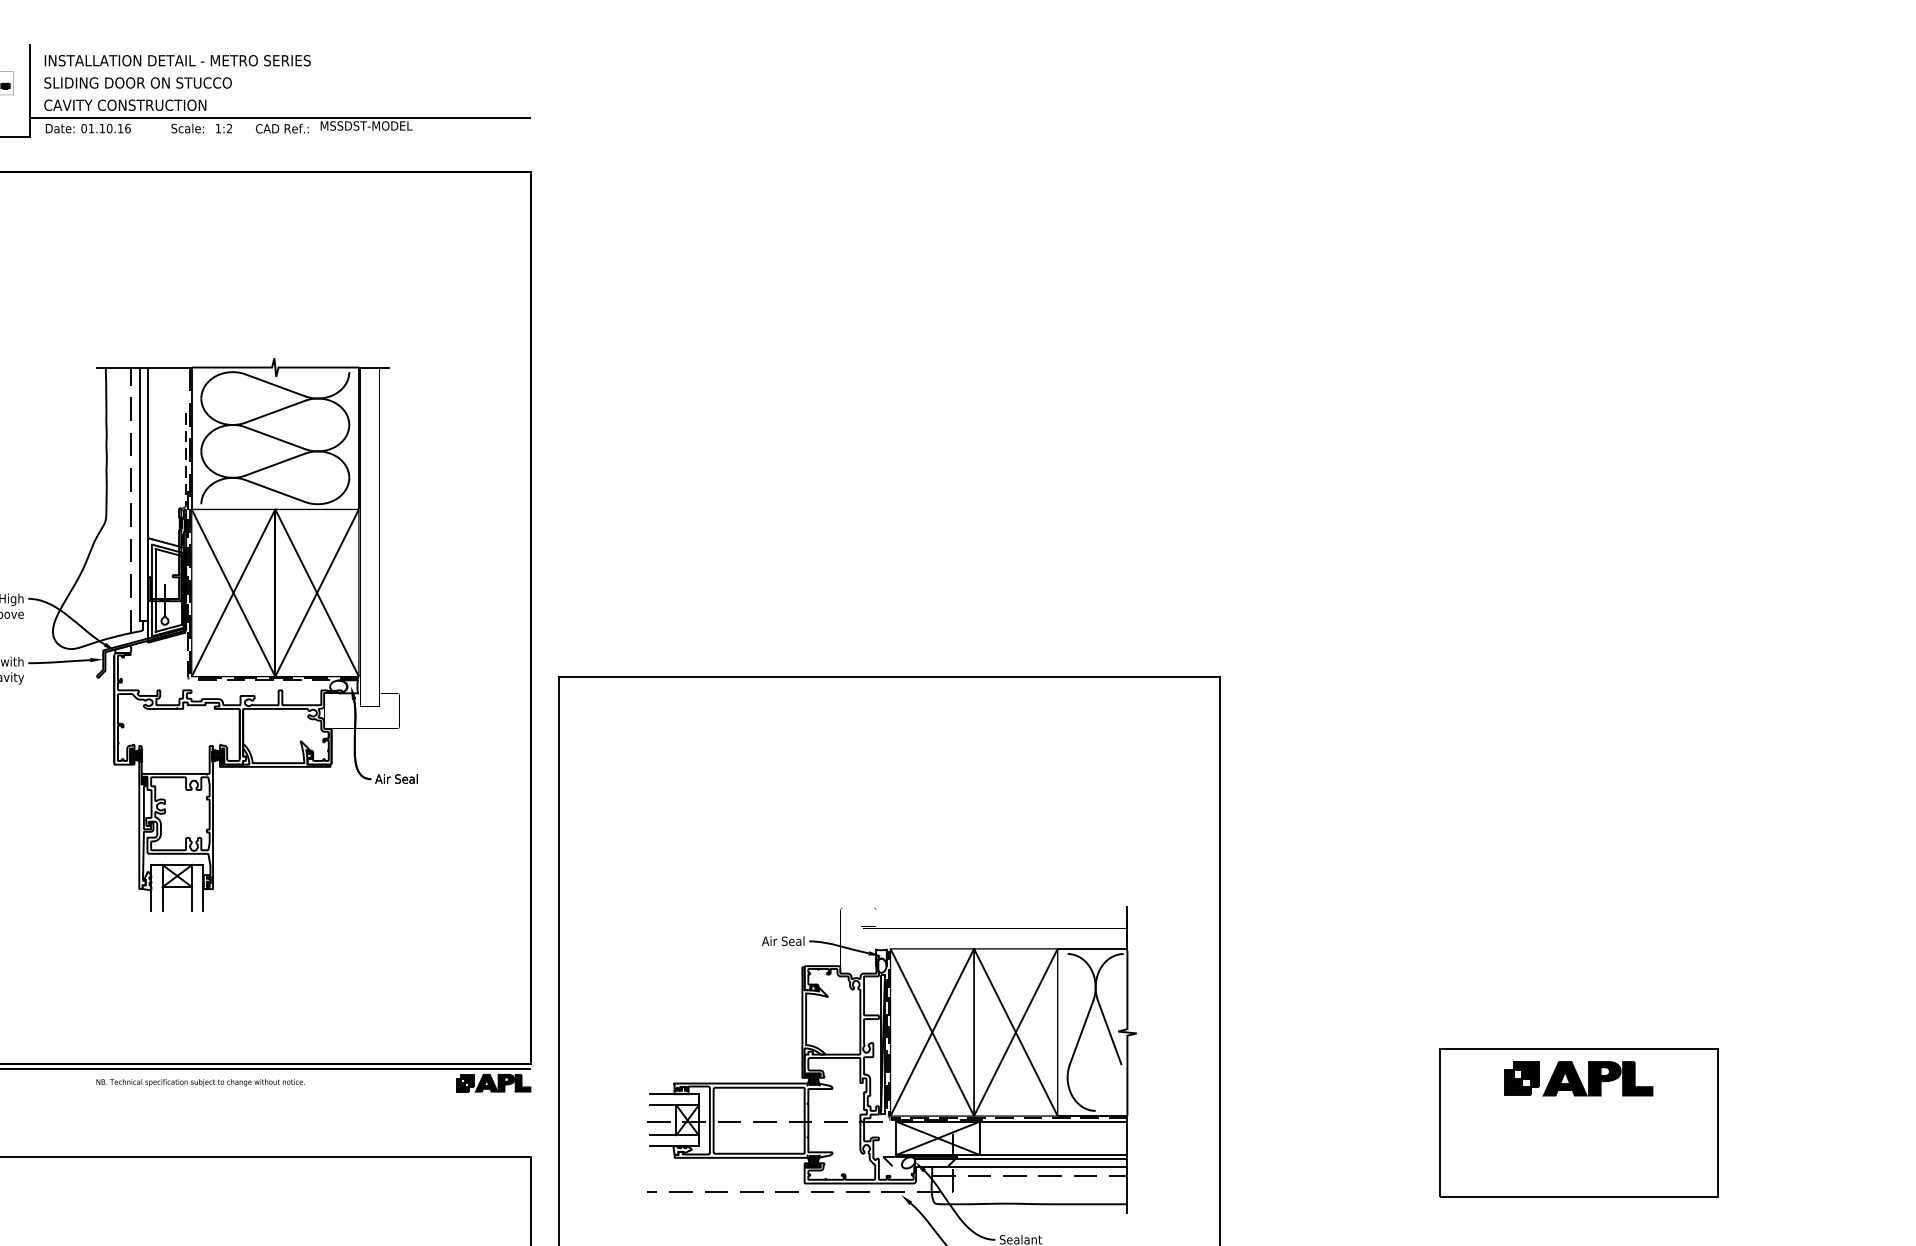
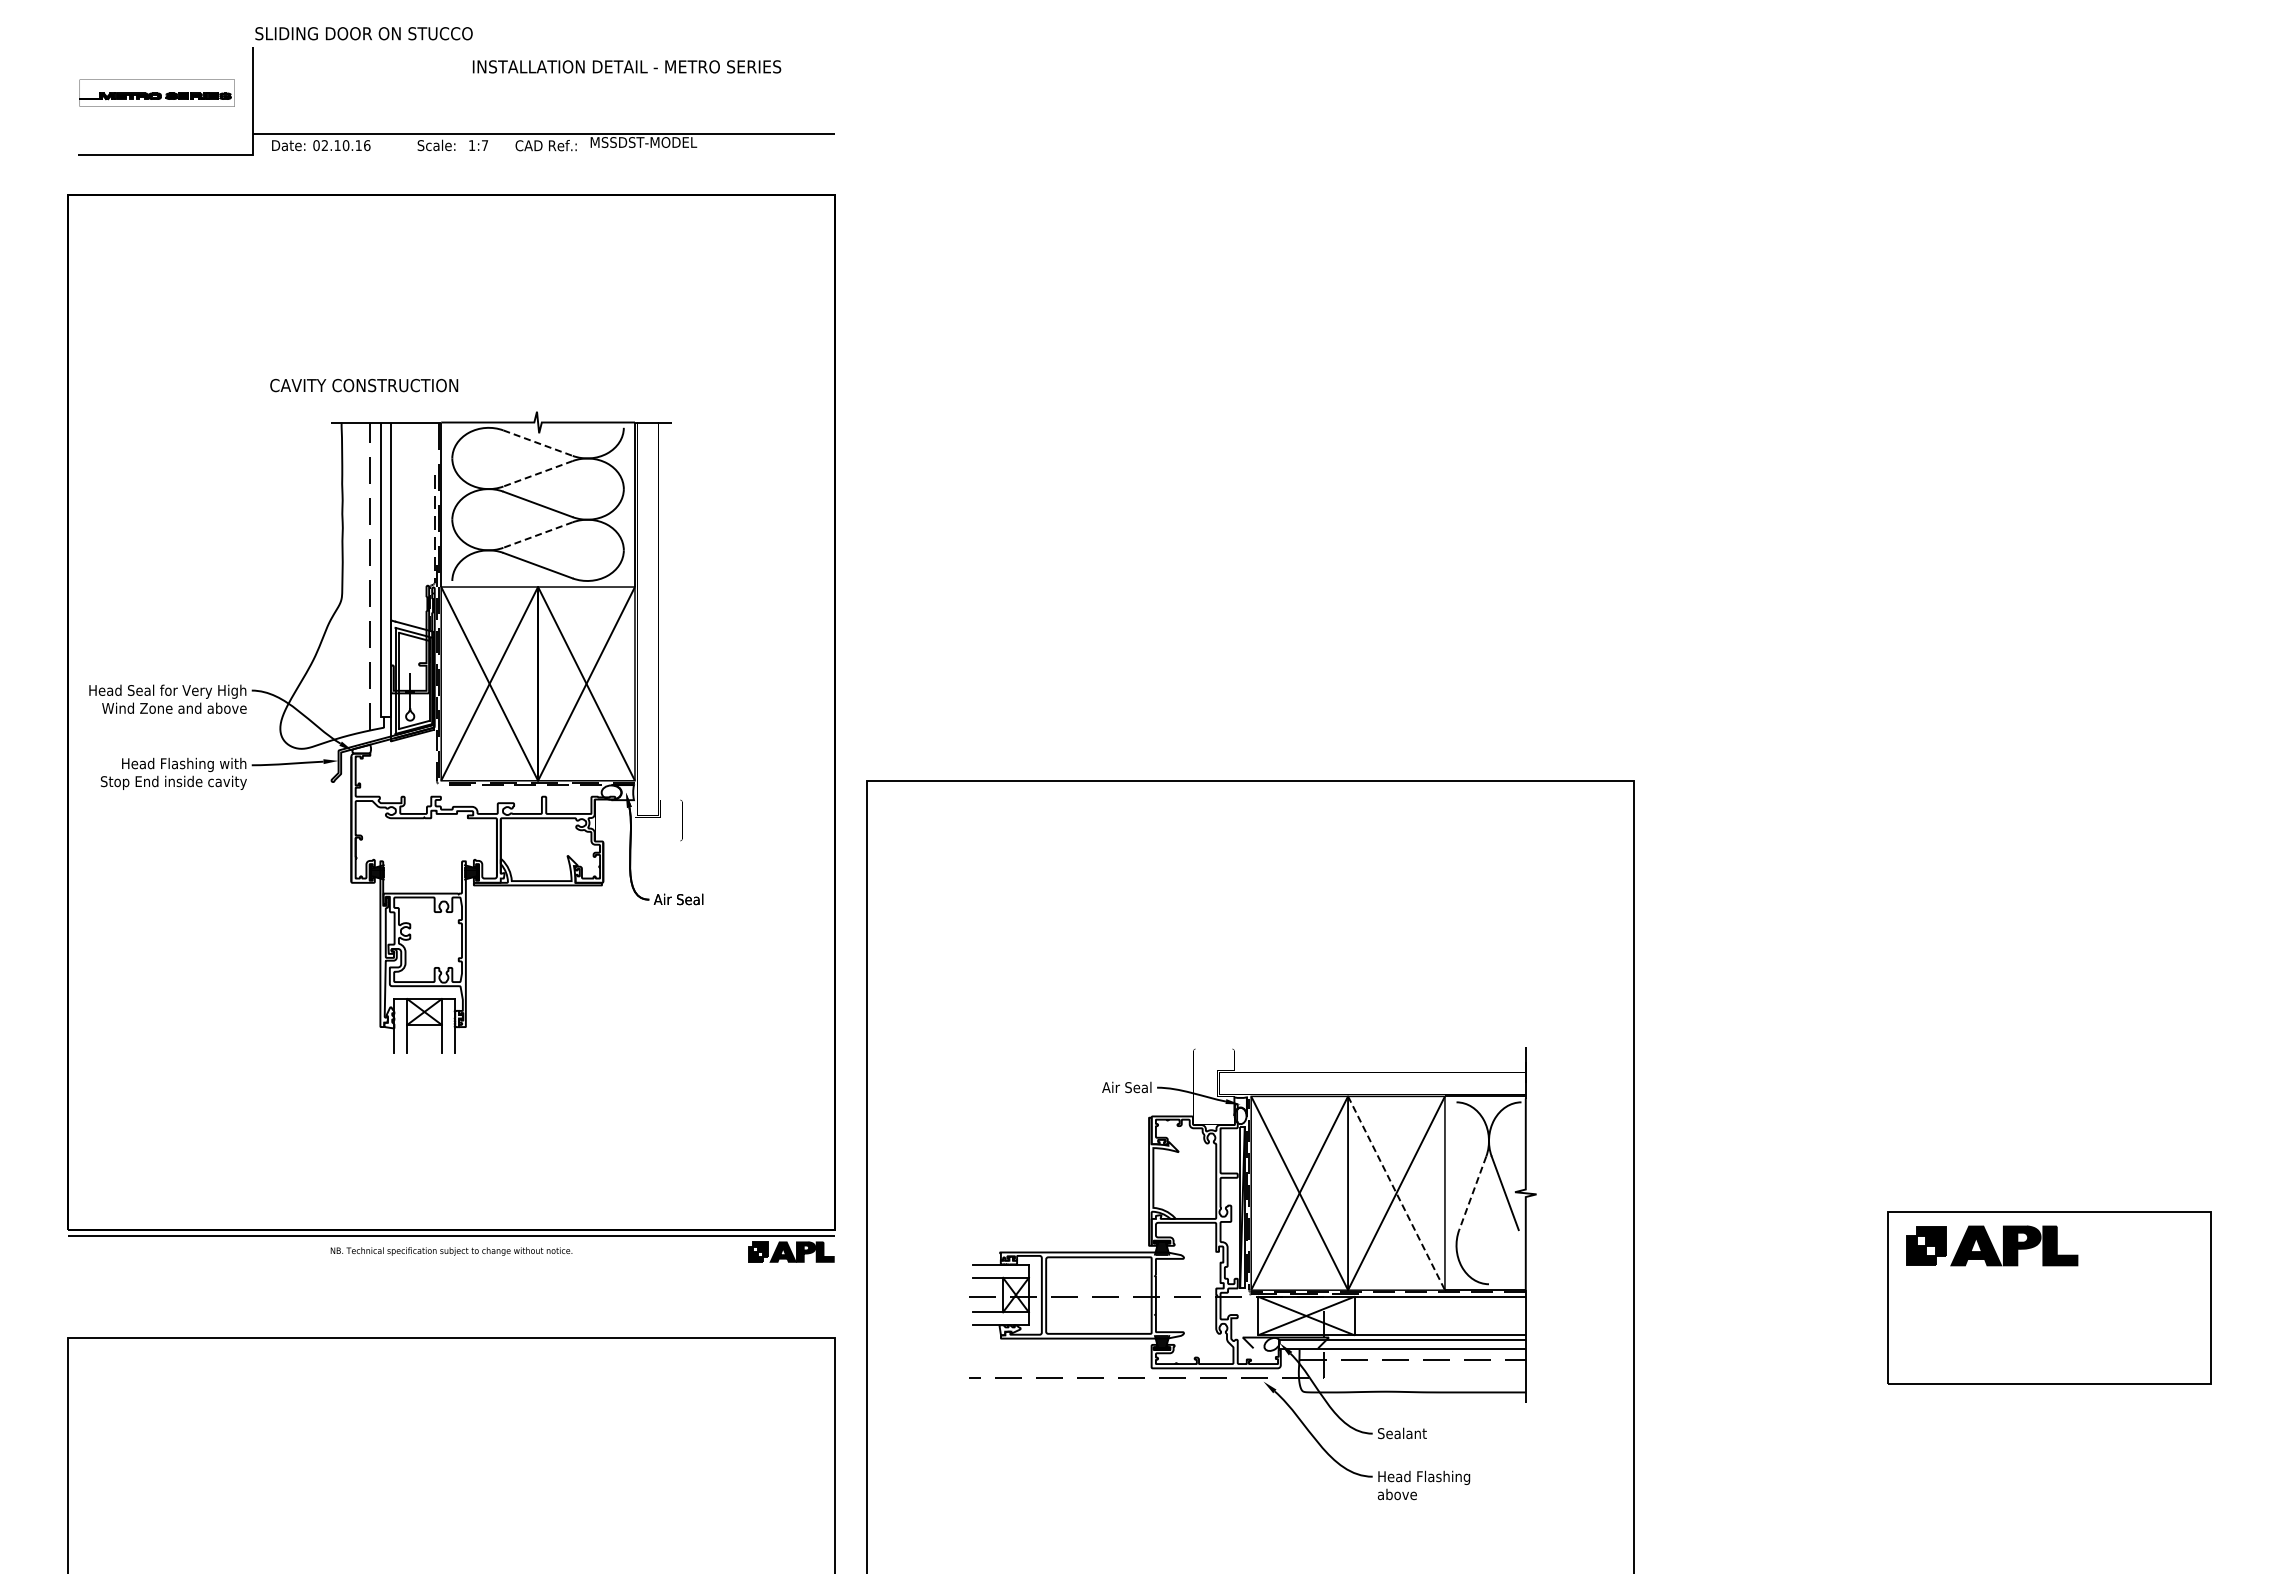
text: (177, 60) -> (626, 66), moved
text: (137, 82) -> (363, 33), moved
text: (125, 105) -> (364, 385), moved
text: (91, 128) -> (324, 145), 01.10.16 -> 02.10.16
text: (229, 128) -> (484, 145), 1:2 -> 1:7
line: (275, 385) -> (538, 443), solid -> dashed
line: (275, 411) -> (538, 473), solid -> dashed
line: (275, 465) -> (538, 535), solid -> dashed
line: (1015, 1032) -> (1396, 1193), solid -> dashed
line: (1081, 1032) -> (1472, 1193), solid -> dashed
part: (1579, 1078) -> (1992, 1245), moved

